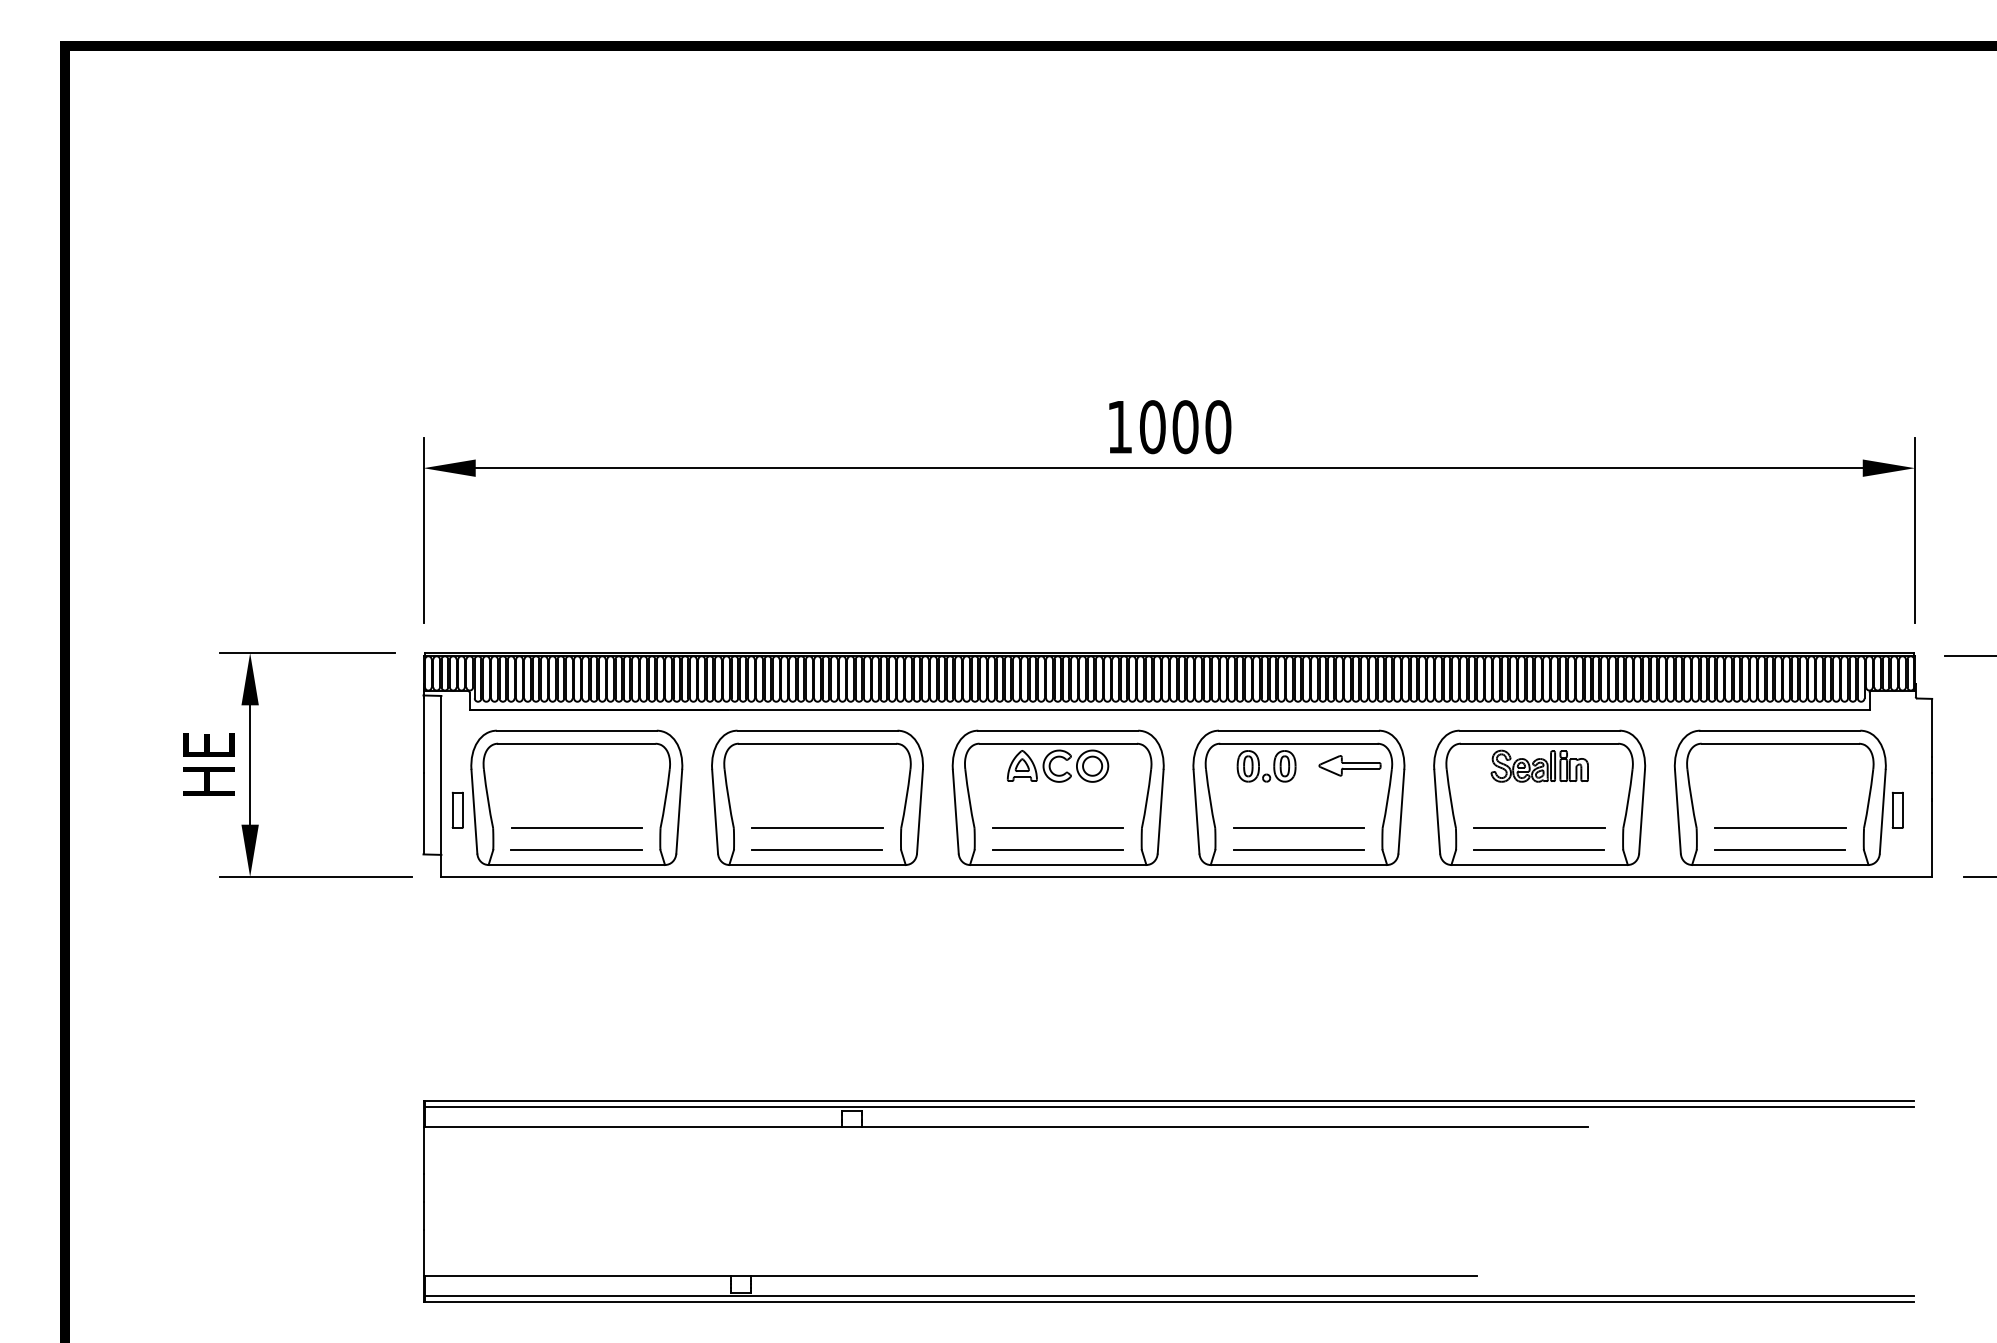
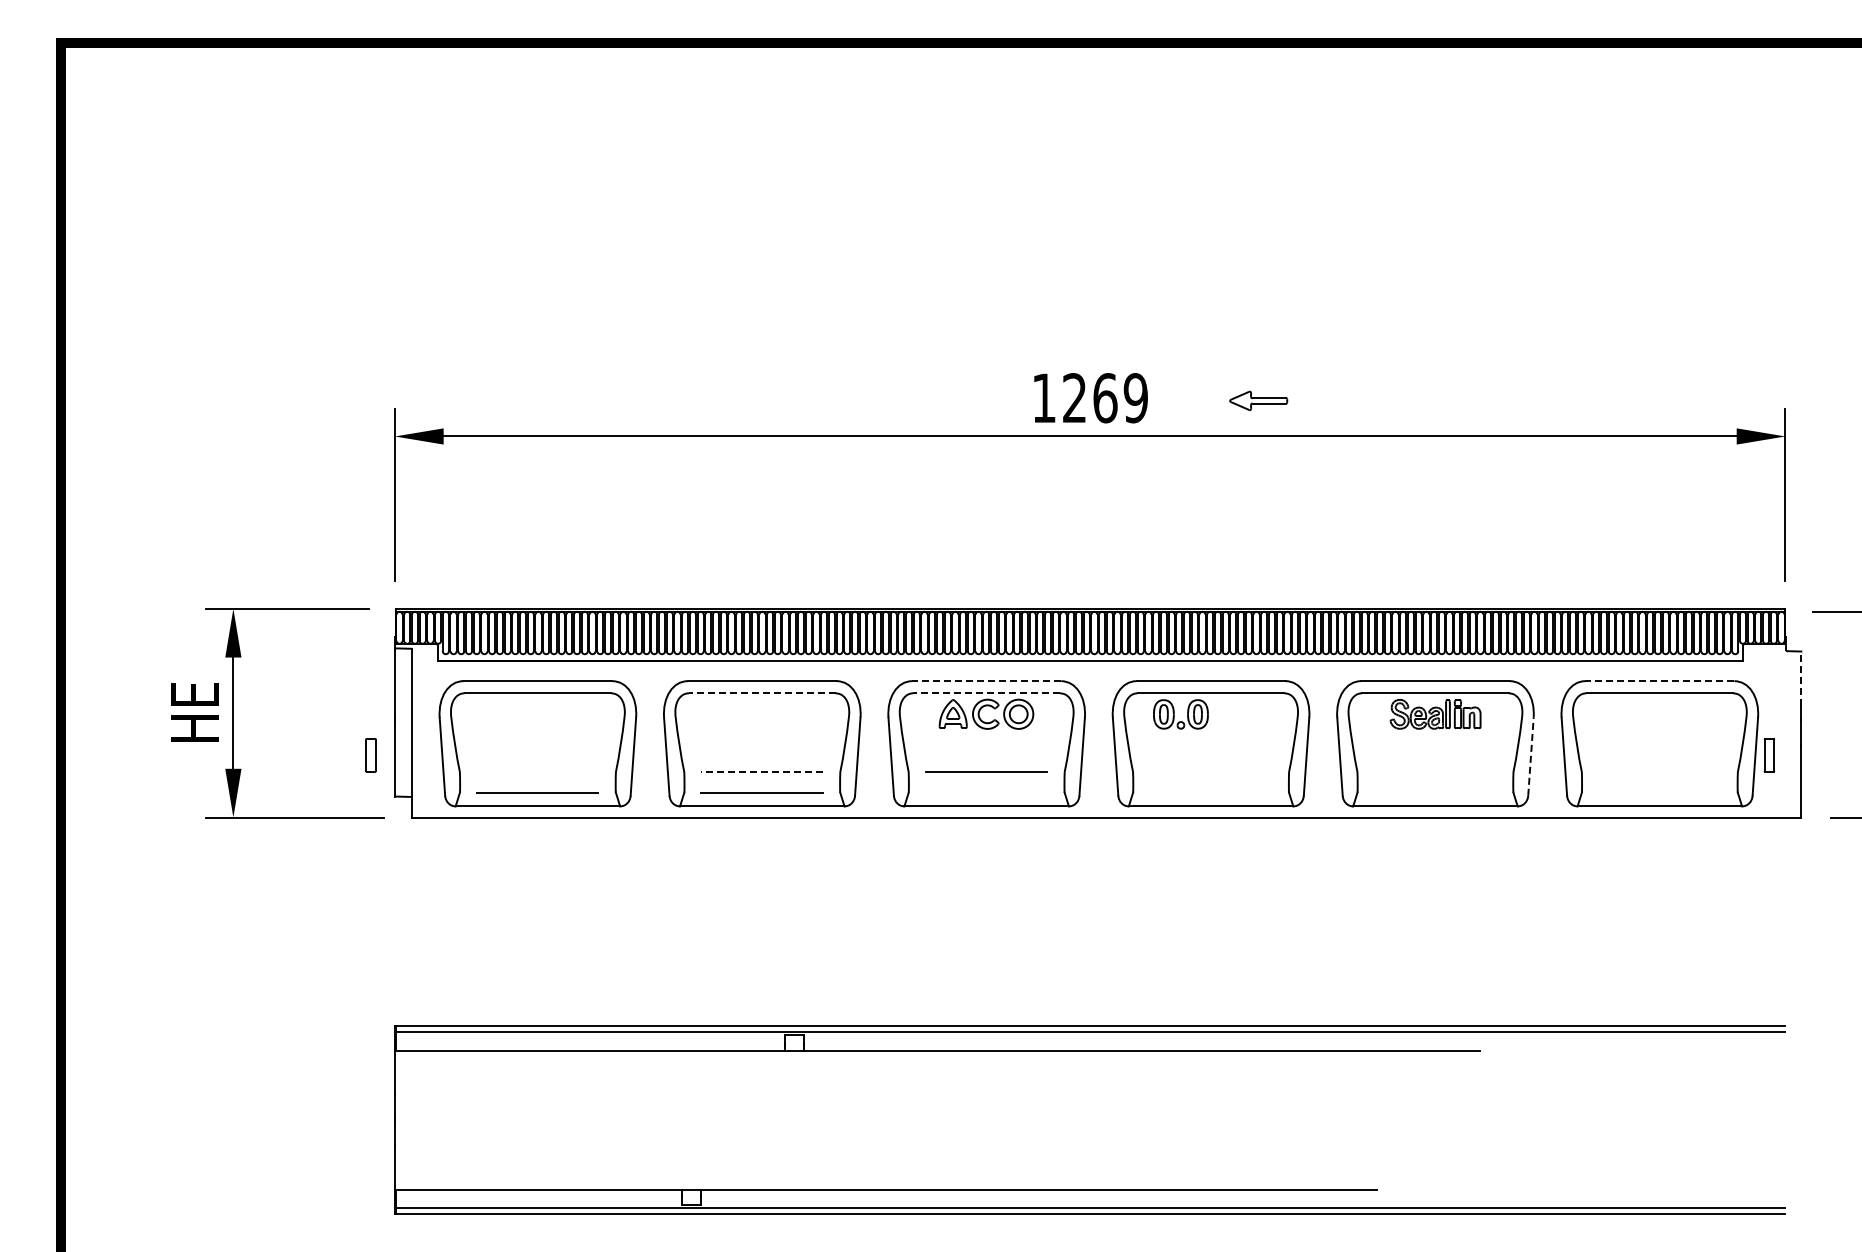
text: (1185, 427) -> (1105, 398), 1000 -> 1269
line: (1932, 727) -> (1801, 678), solid -> dashed
line: (1058, 731) -> (986, 681), solid -> dashed
line: (1779, 731) -> (1659, 681), solid -> dashed
line: (816, 743) -> (761, 693), solid -> dashed
line: (1058, 743) -> (986, 693), solid -> dashed
part: (1349, 765) -> (1258, 400), moved
part: (457, 810) -> (370, 755), moved
line: (1641, 811) -> (1530, 756), solid -> dashed
line: (576, 827) -> (537, 771), removed
line: (817, 828) -> (762, 772), solid -> dashed
line: (1298, 828) -> (1210, 772), removed
line: (1539, 828) -> (1435, 772), removed
line: (1779, 828) -> (1659, 772), removed
line: (1058, 850) -> (986, 792), removed
line: (1298, 850) -> (1210, 792), removed
line: (1538, 850) -> (1434, 792), removed
line: (1779, 850) -> (1659, 792), removed

